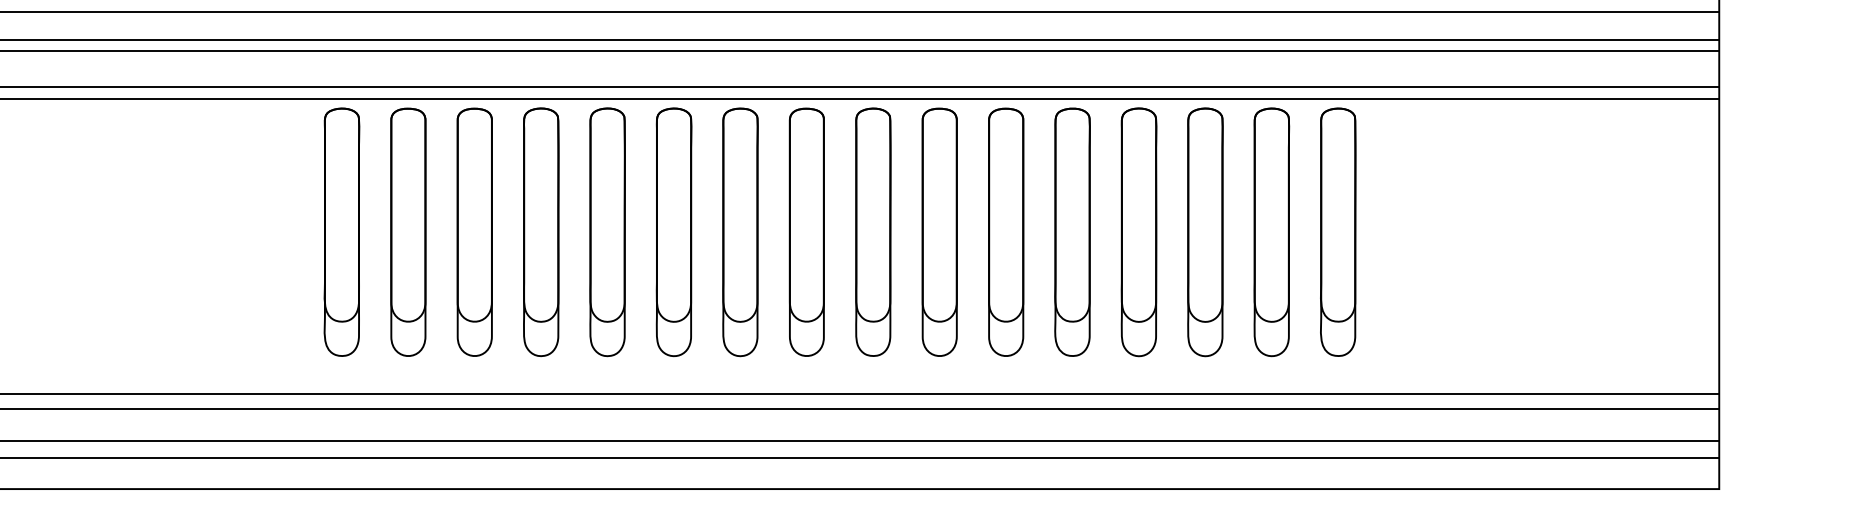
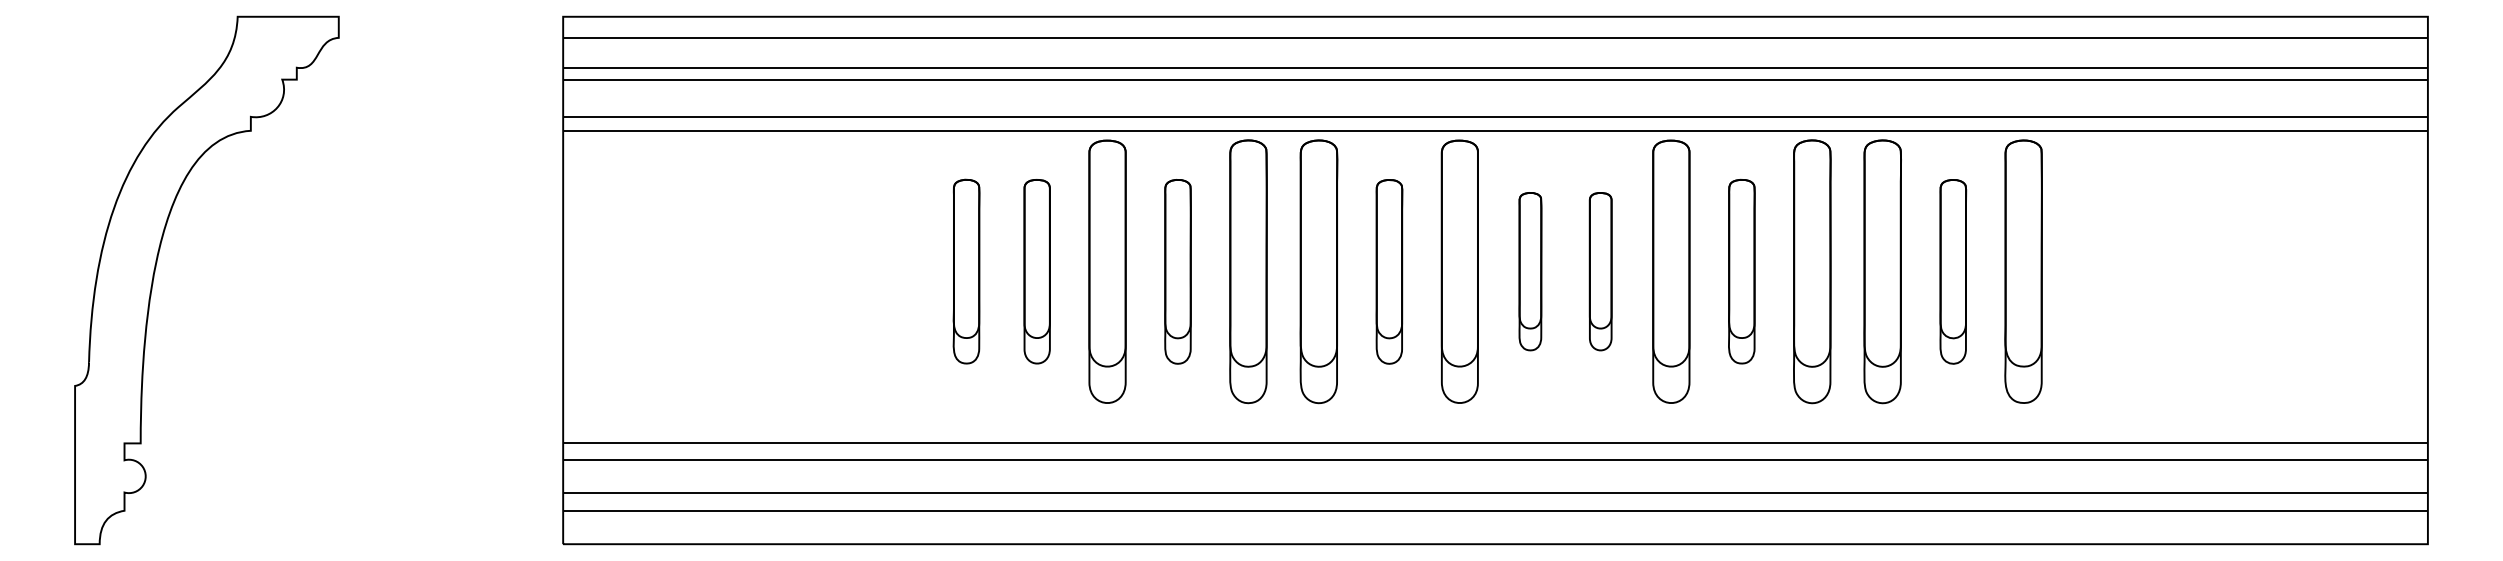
part: (341, 232) -> (966, 271), size x0.7
part: (408, 232) -> (1037, 271), size x0.7
part: (540, 232) -> (1177, 271), size x0.7
part: (740, 232) -> (1389, 271), size x0.7
part: (873, 232) -> (1530, 271), size x0.6
part: (939, 232) -> (1600, 271), size x0.6
part: (1072, 232) -> (1741, 271), size x0.7
part: (1272, 232) -> (1953, 271), size x0.7

